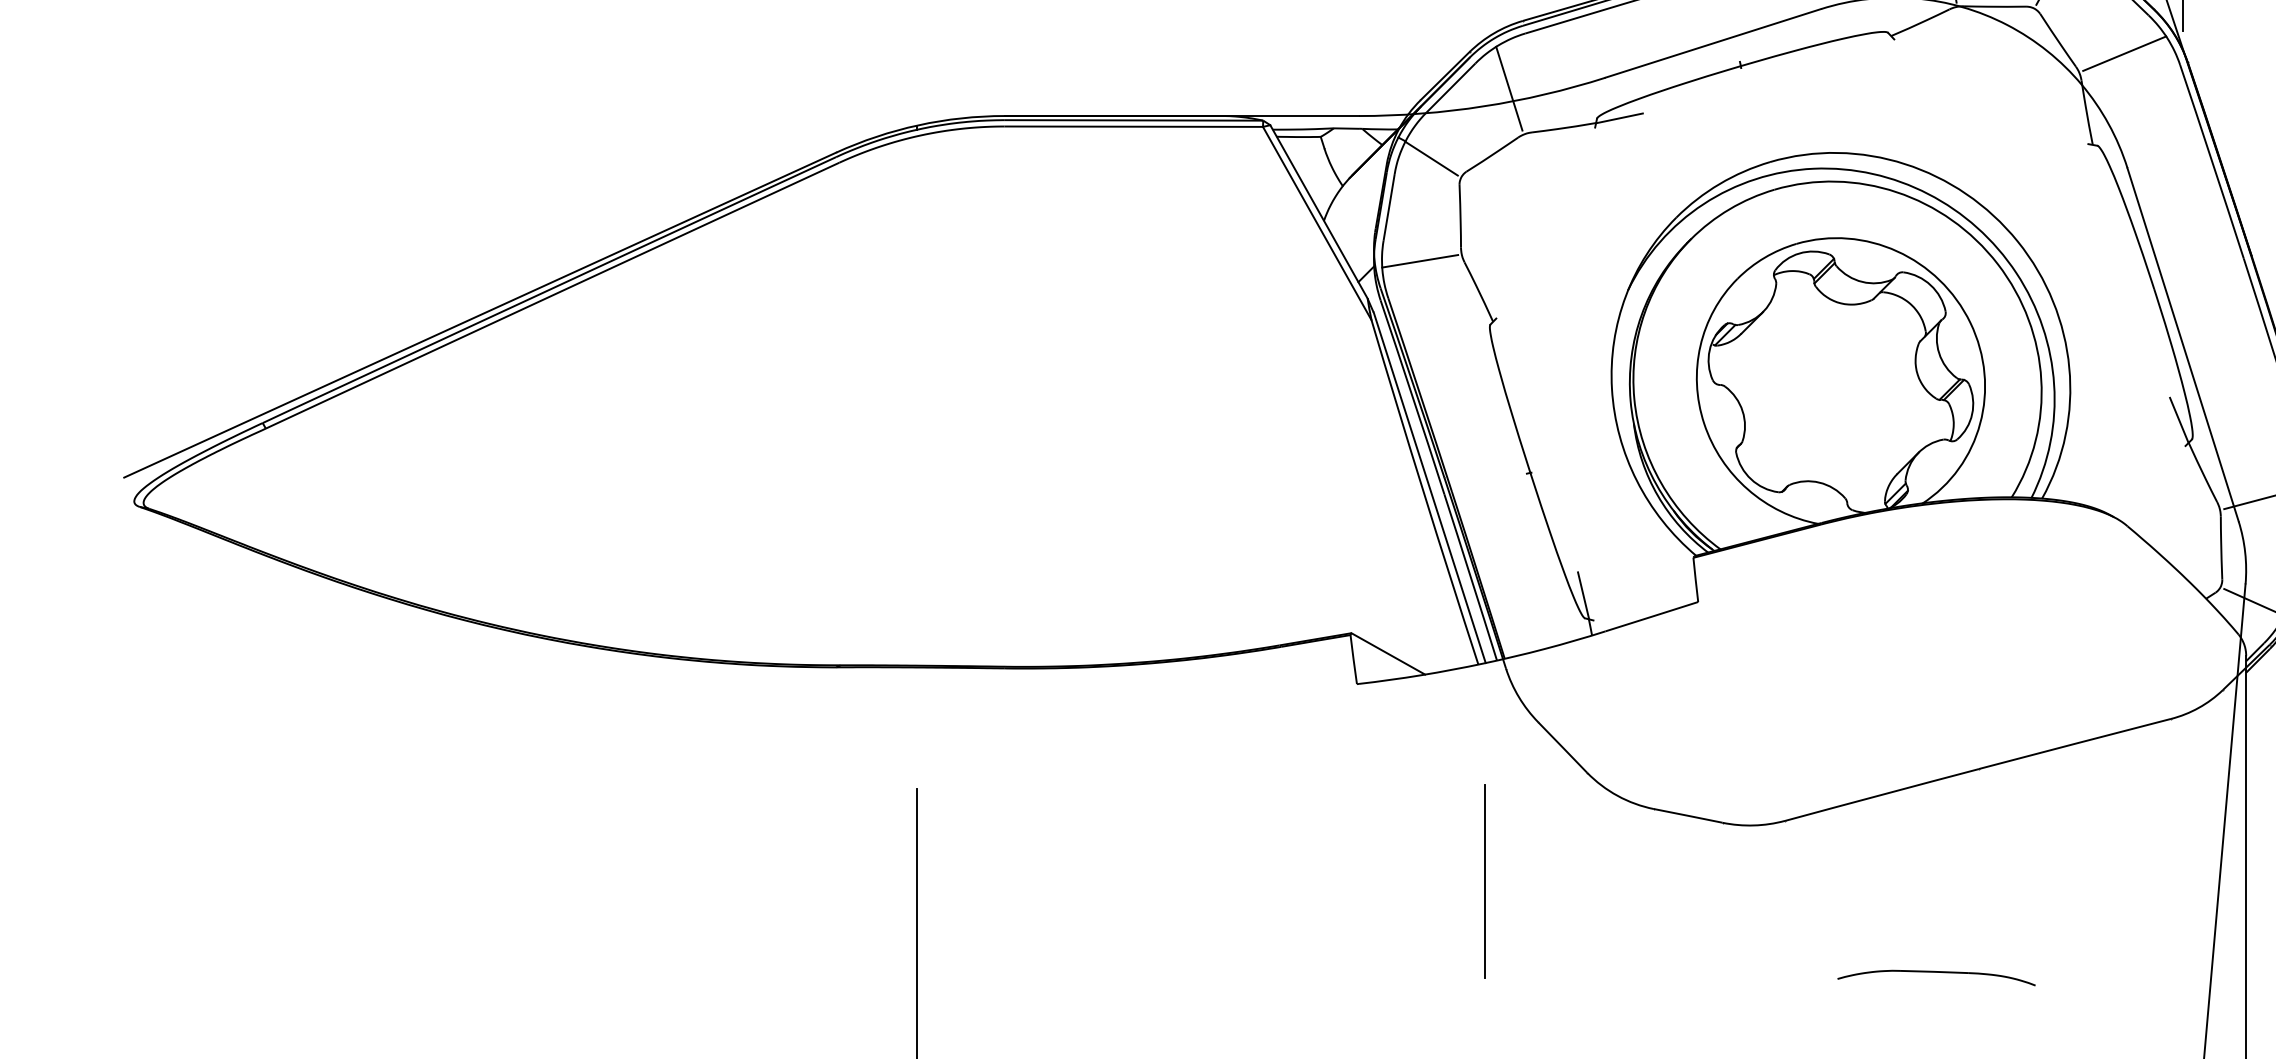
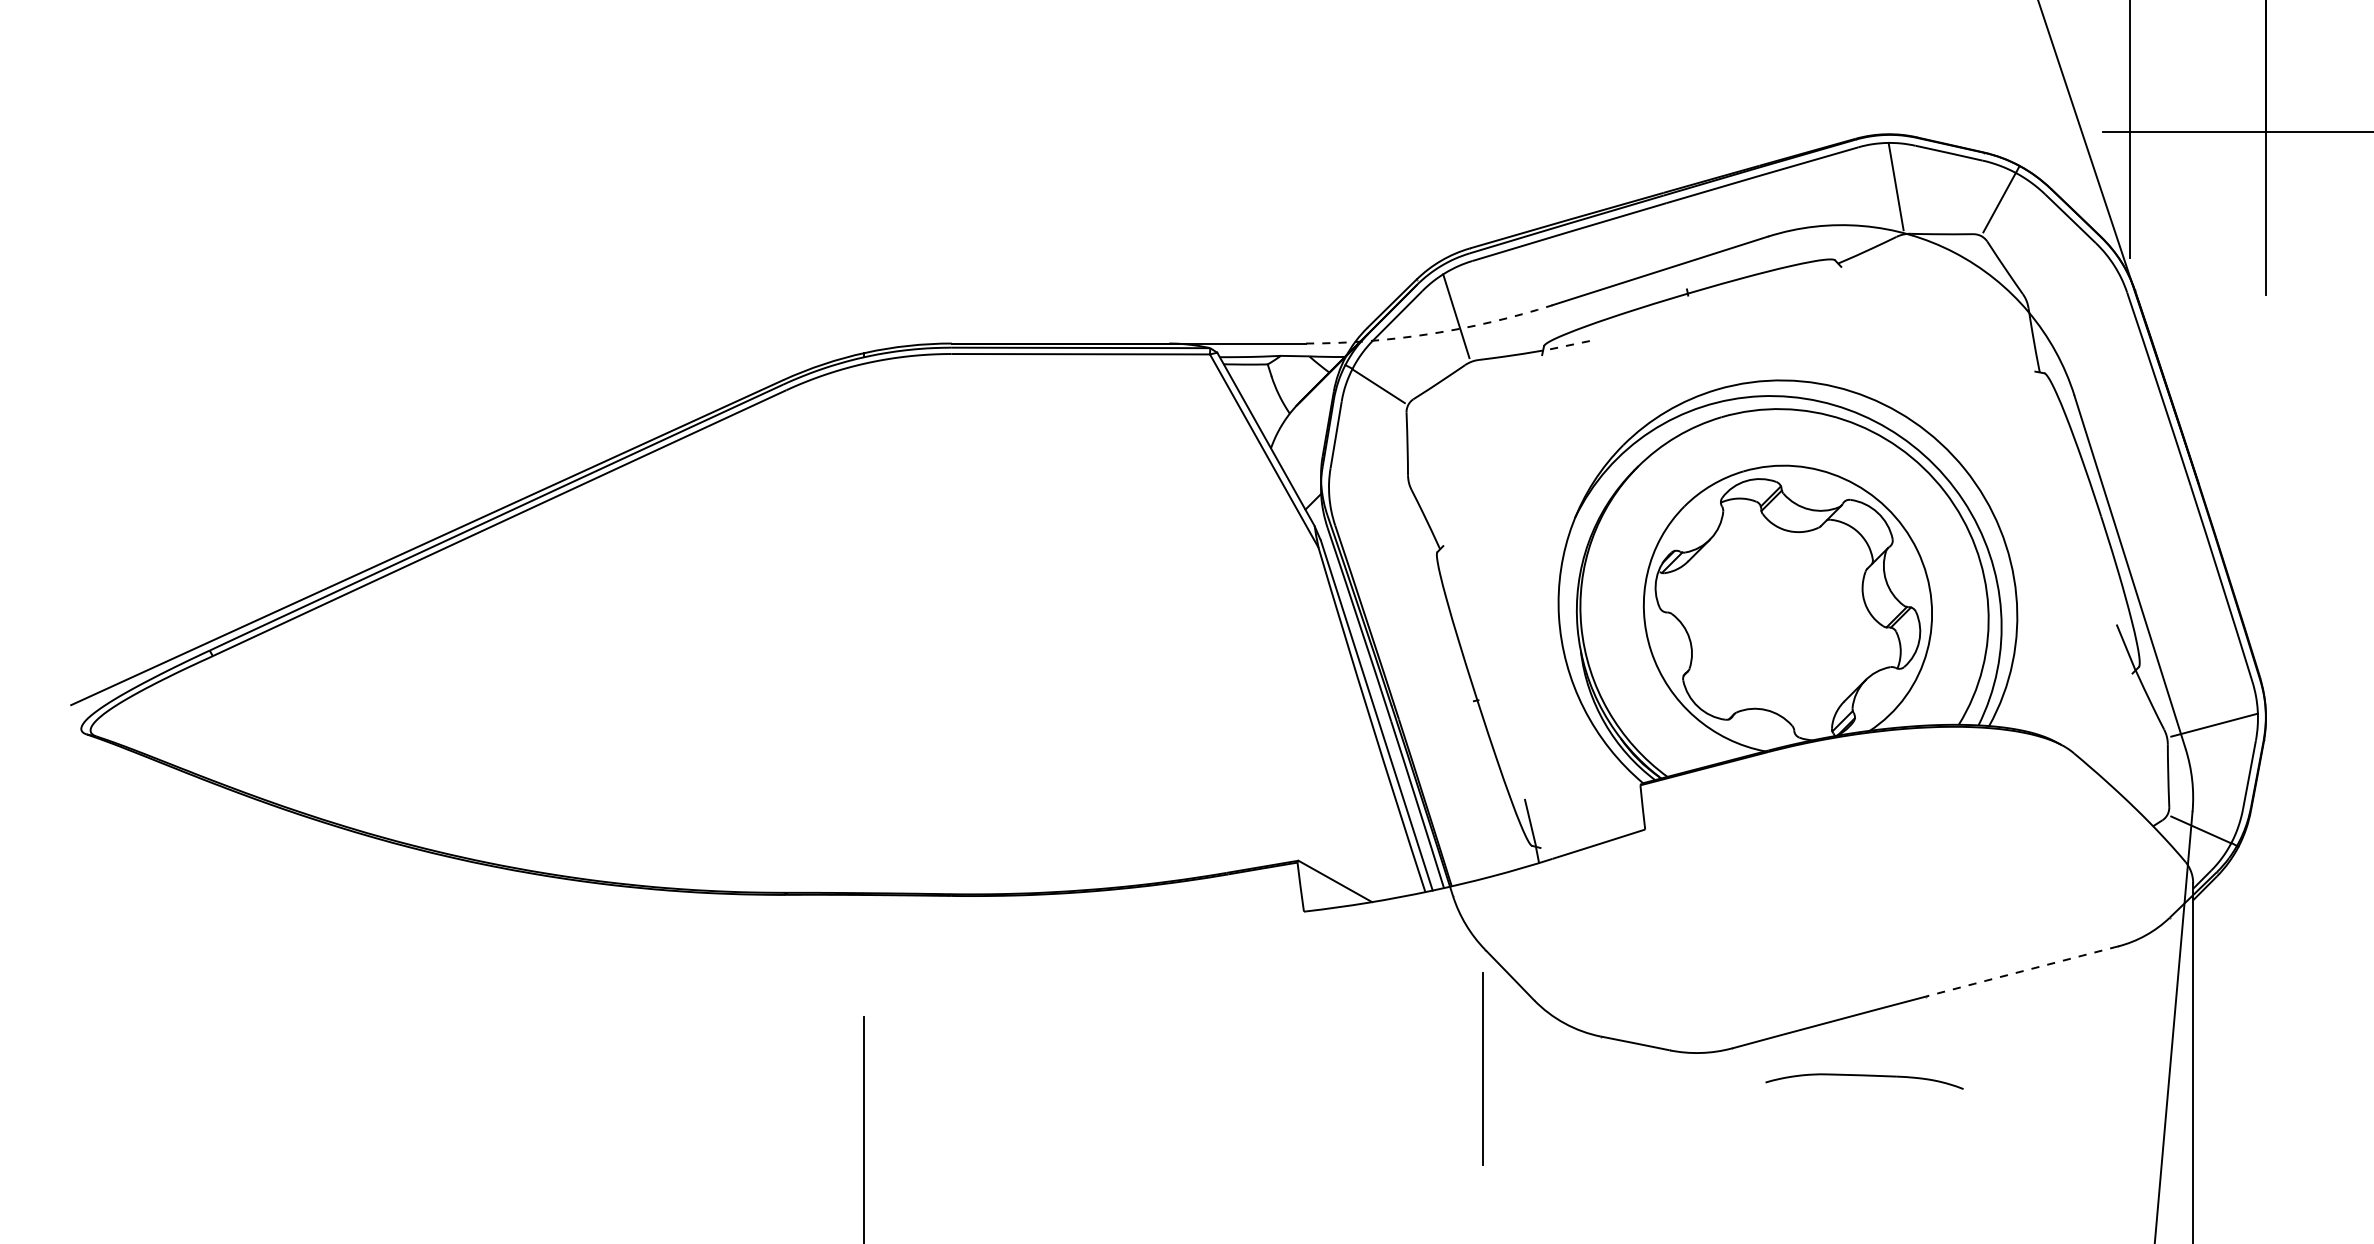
line: (2124, 53) -> (2071, 281), removed
arc: (1483, 105) -> (1430, 333), solid -> dashed
line: (1619, 117) -> (1566, 345), solid -> dashed
line: (1420, 260) -> (1367, 488), removed
arc: (2074, 743) -> (2021, 971), solid -> dashed
line: (1484, 880) -> (1482, 1068), moved
part: (1936, 977) -> (1864, 1081), moved

